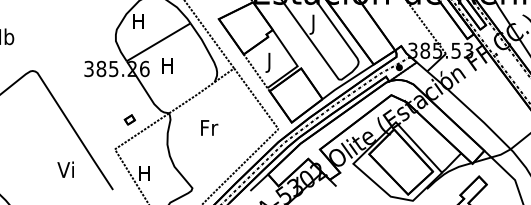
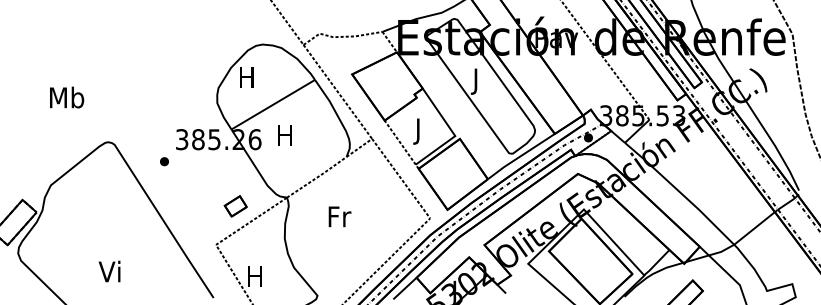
part: (75, 85) -> (164, 161), added
part: (129, 120) -> (235, 206), size x1.67
text: (65, 169) -> (109, 271), moved

